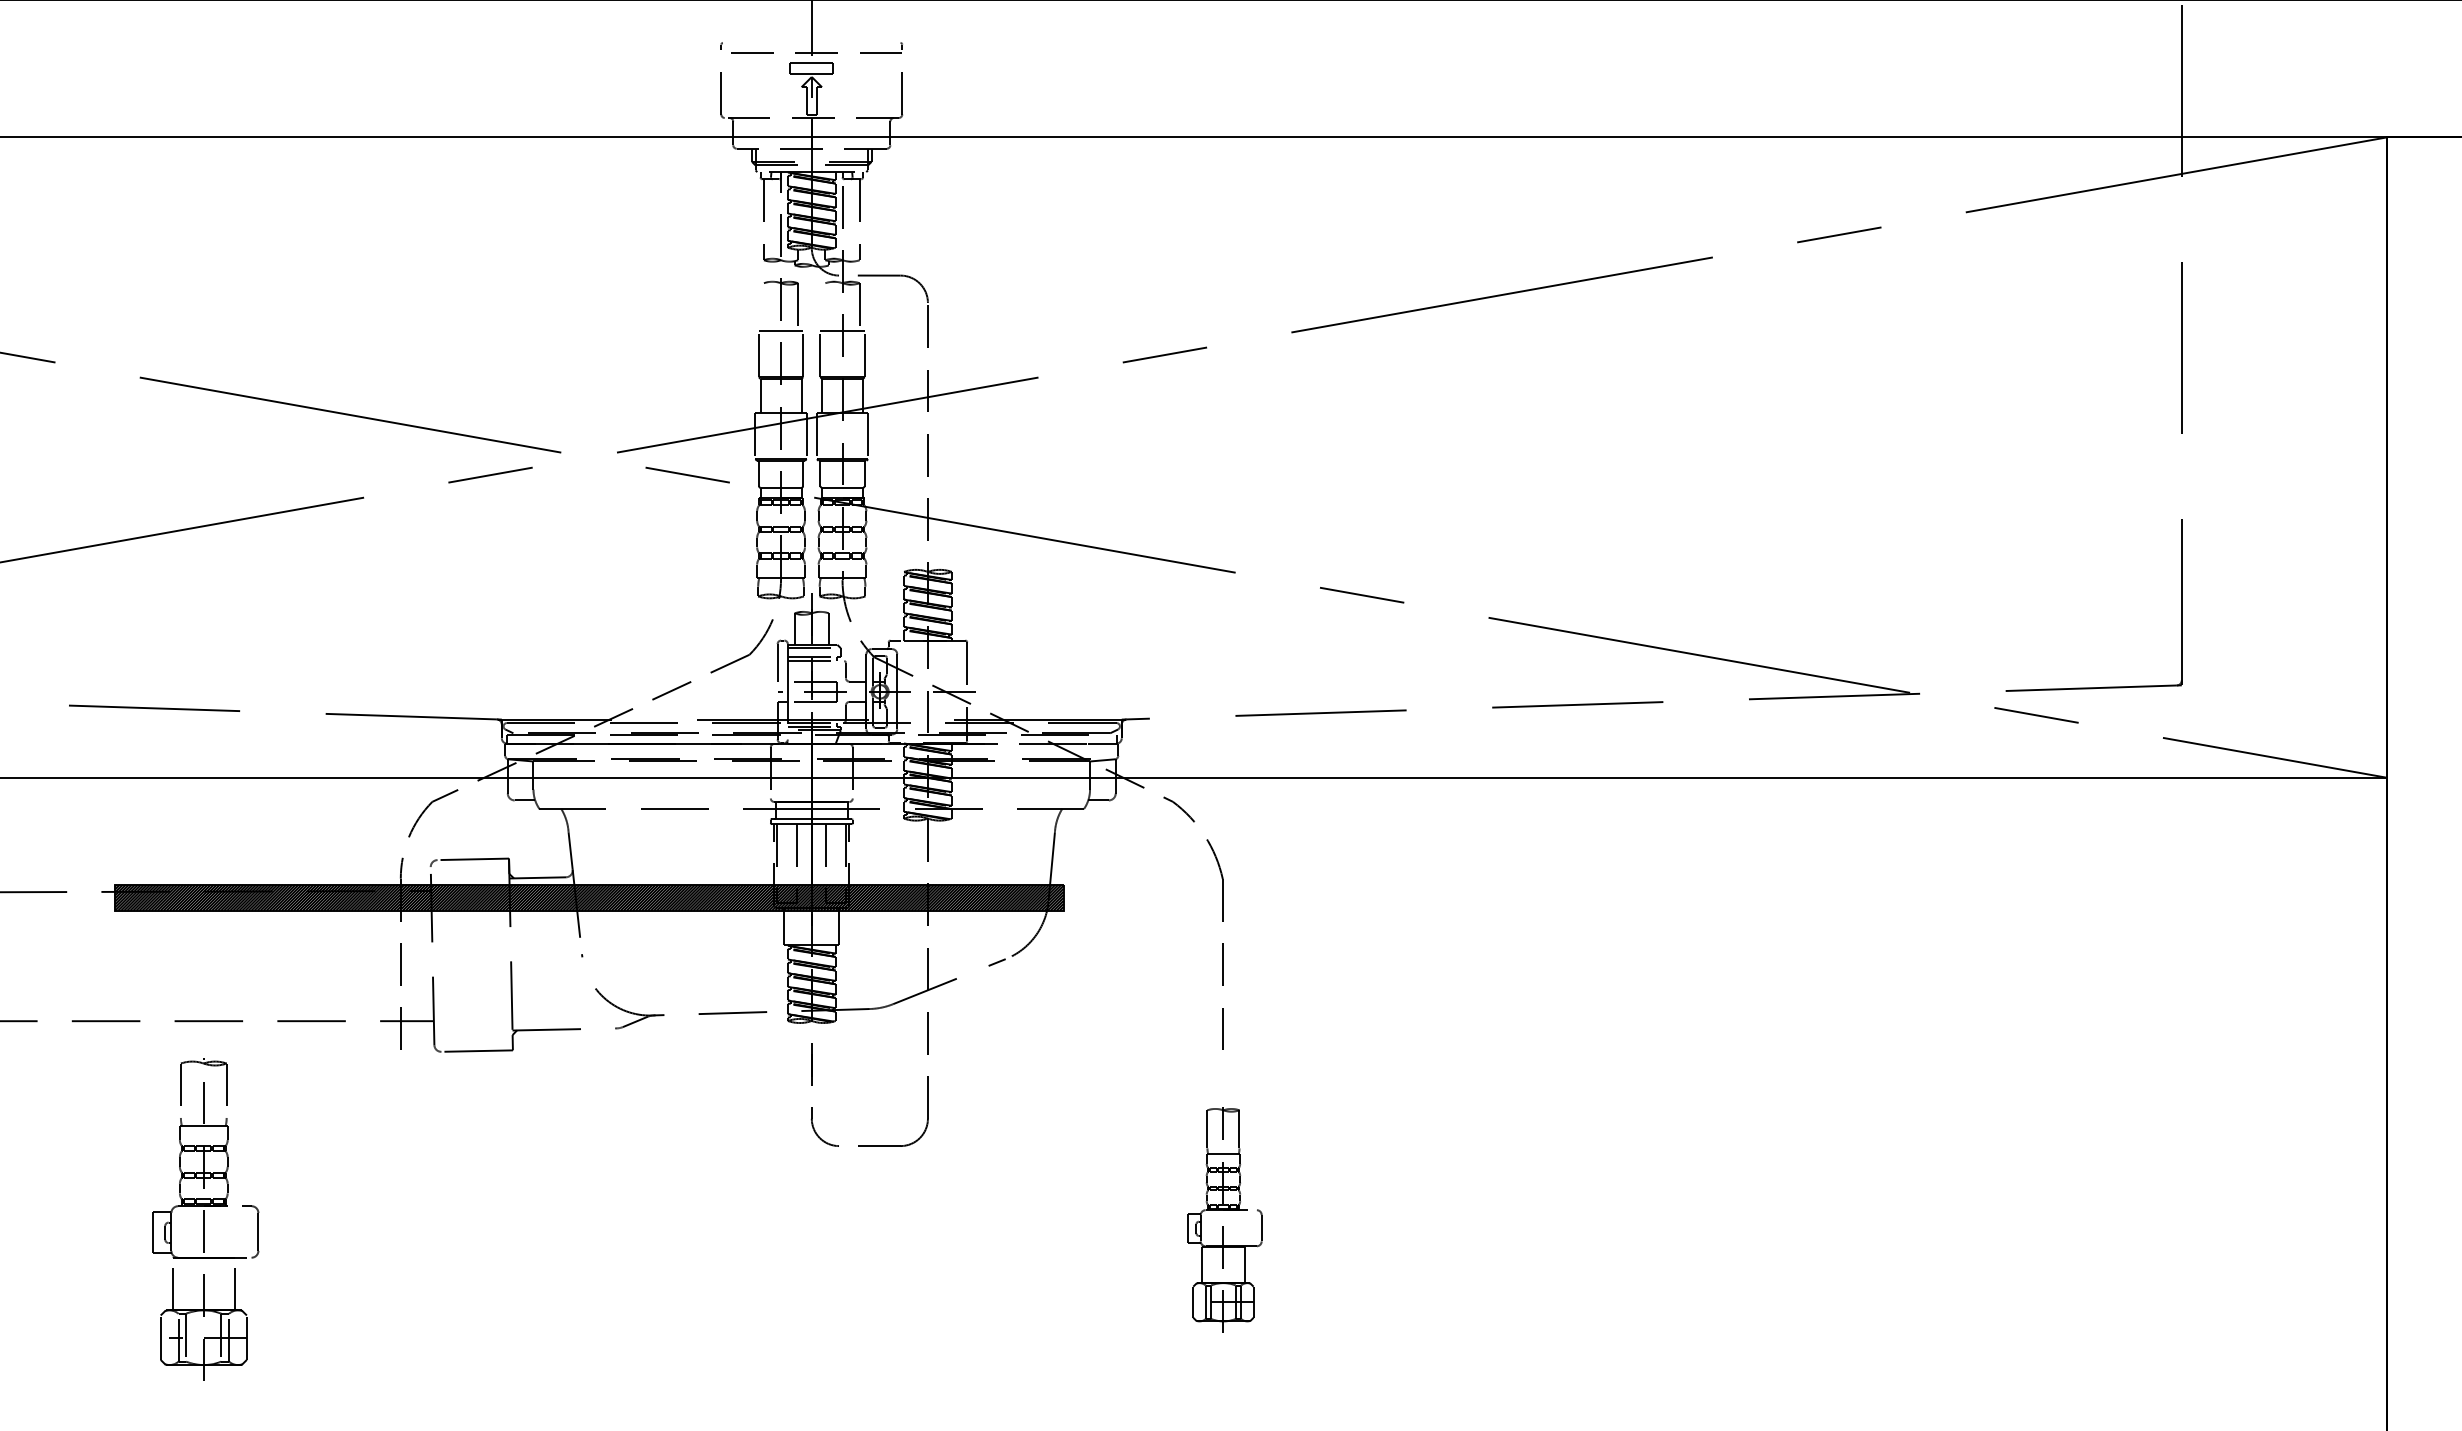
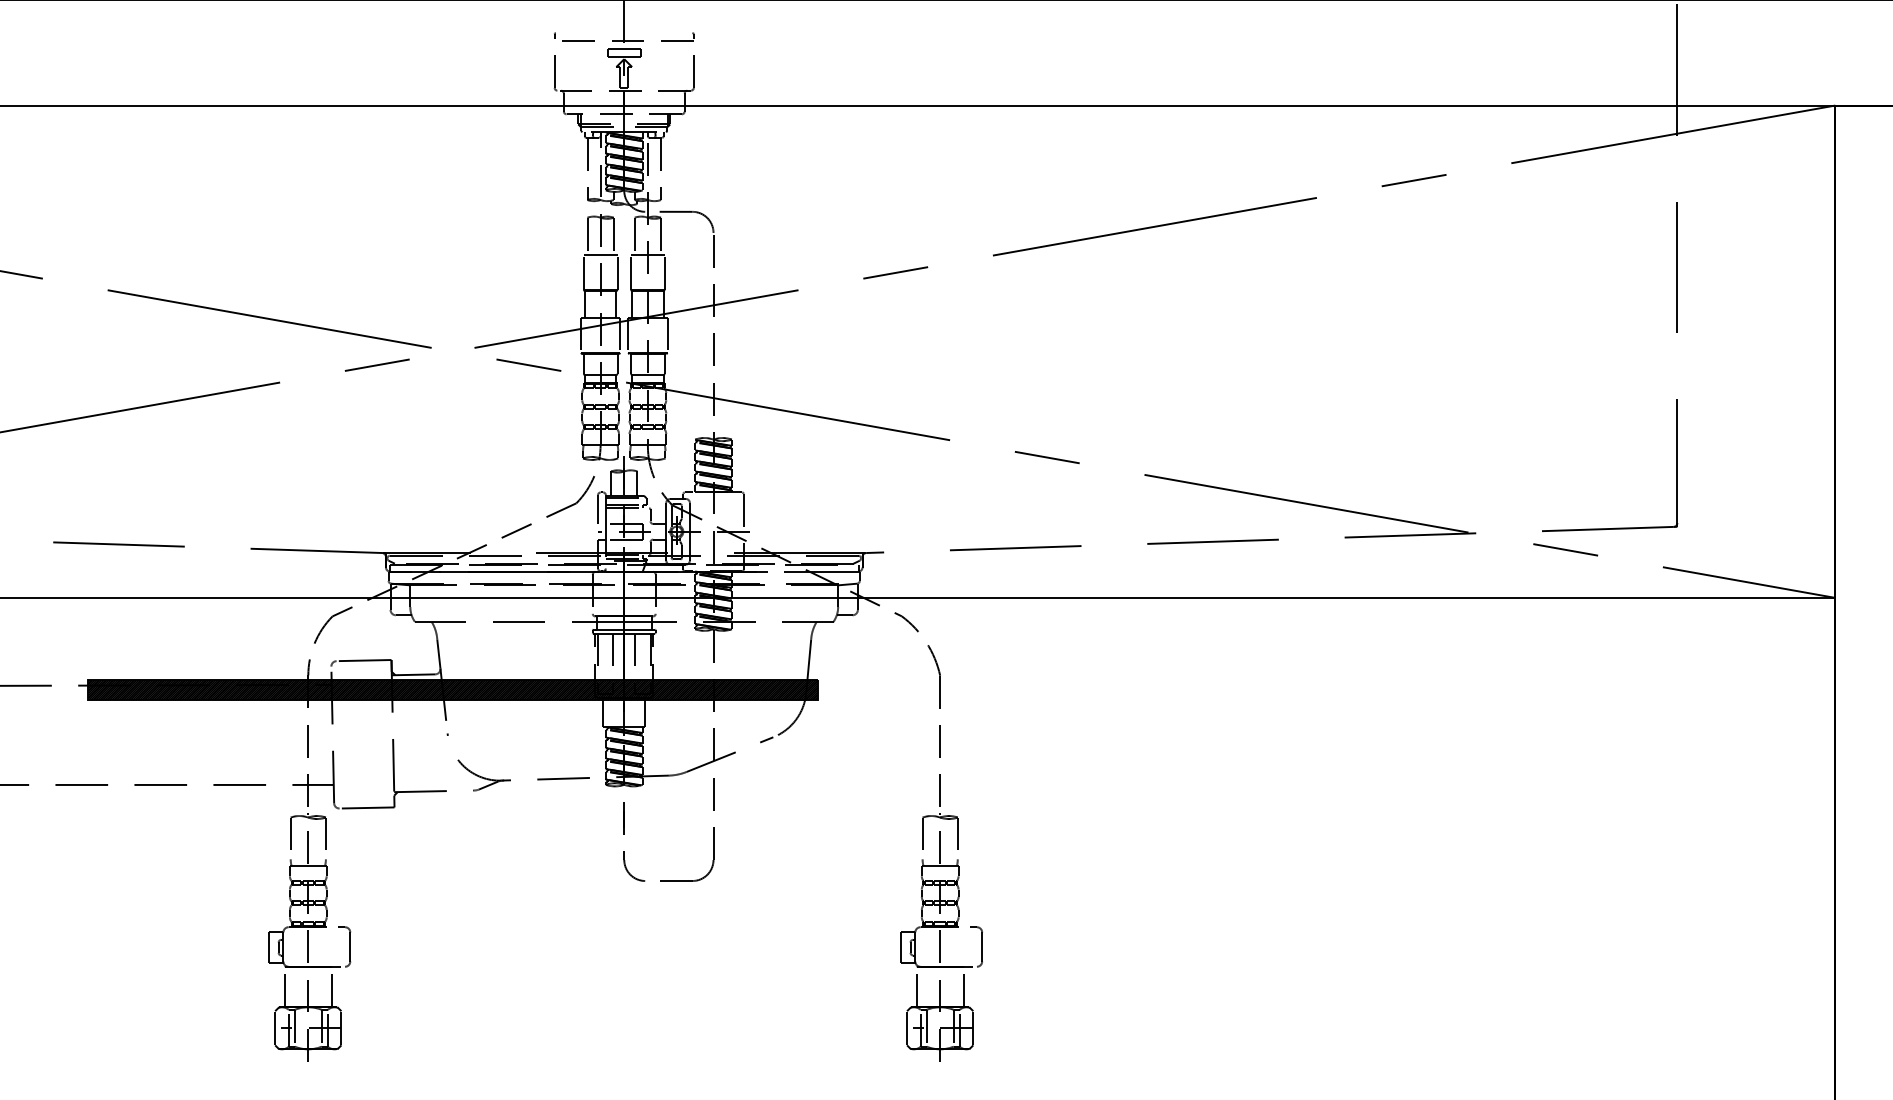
line: (763, 307) -> (587, 236), added
line: (825, 307) -> (634, 236), added
part: (205, 1219) -> (309, 937), moved
part: (1224, 1219) -> (941, 937), size x1.43

